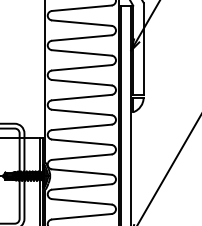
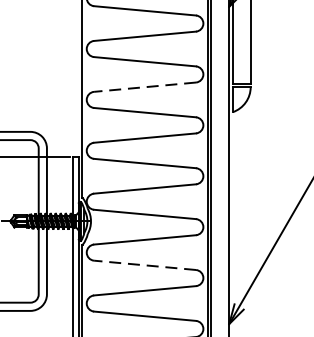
line: (81, 97) -> (144, 87), solid -> dashed
line: (81, 201) -> (144, 264), solid -> dashed

